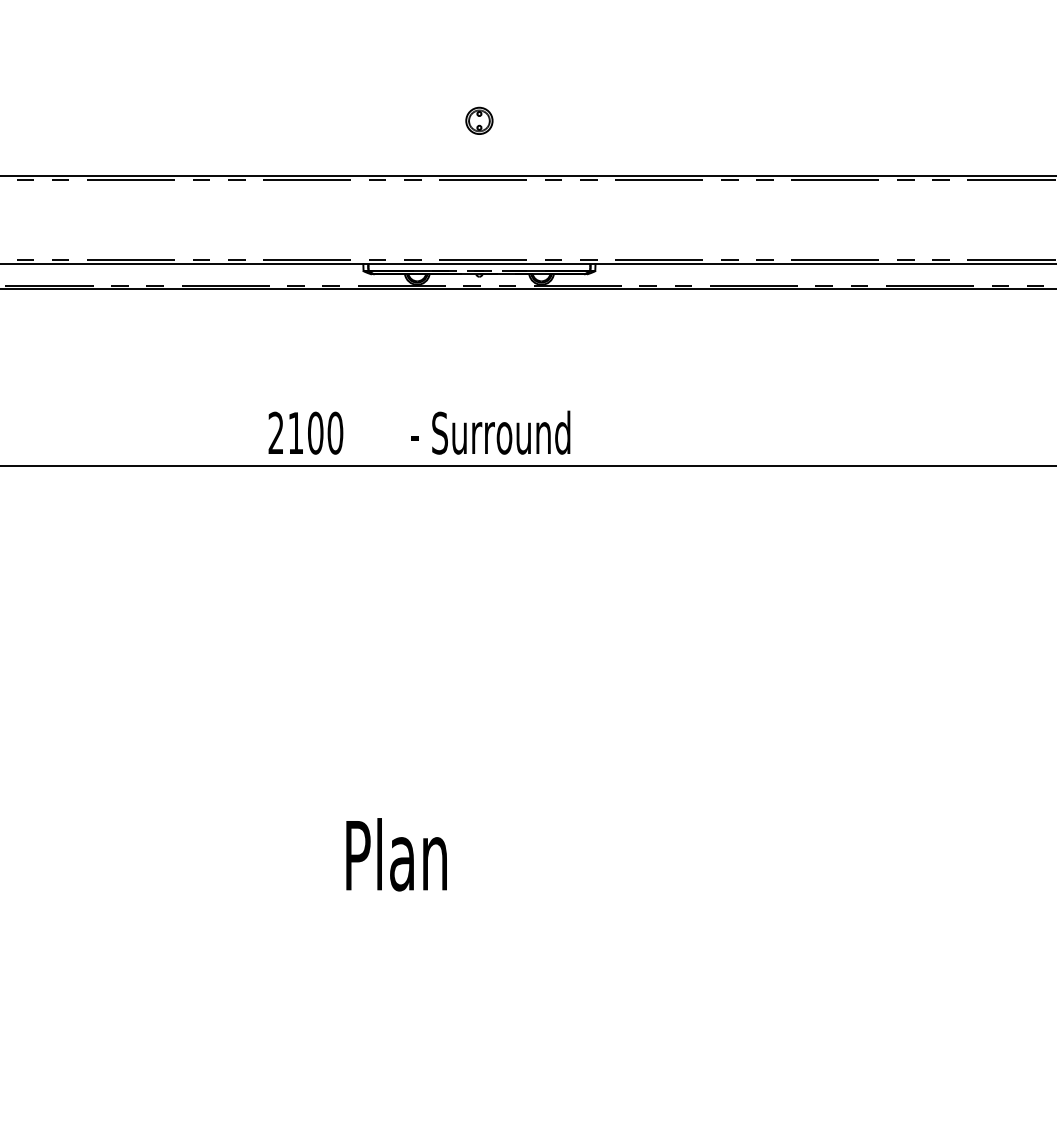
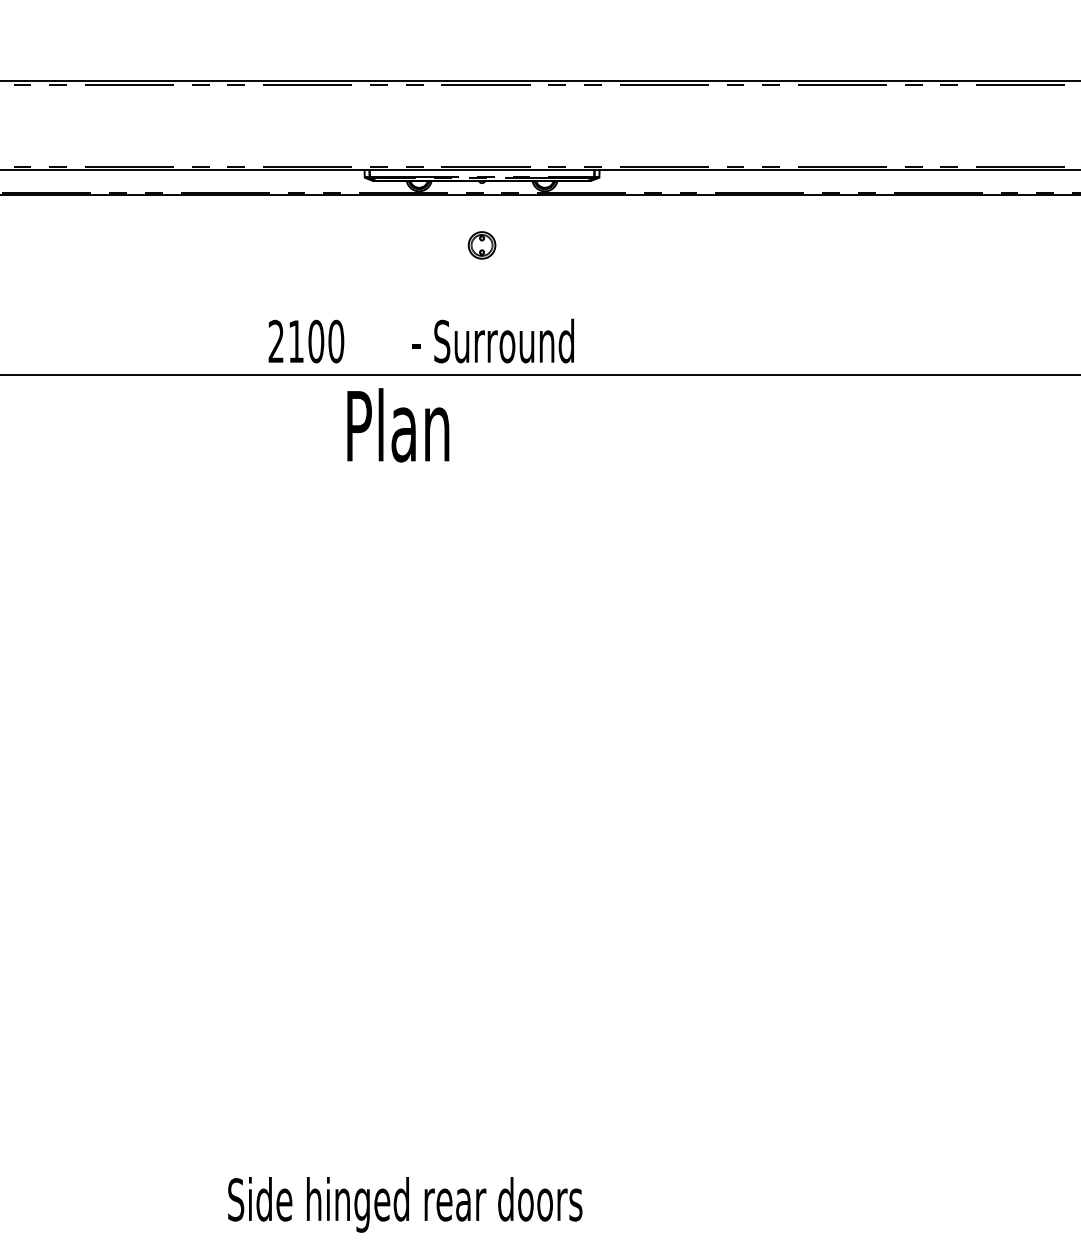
part: (478, 120) -> (481, 245), moved
text: (396, 854) -> (398, 425), moved

